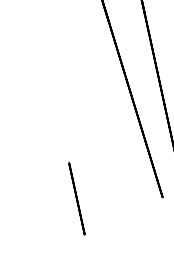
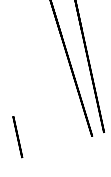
line: (76, 199) -> (17, 137), moved

